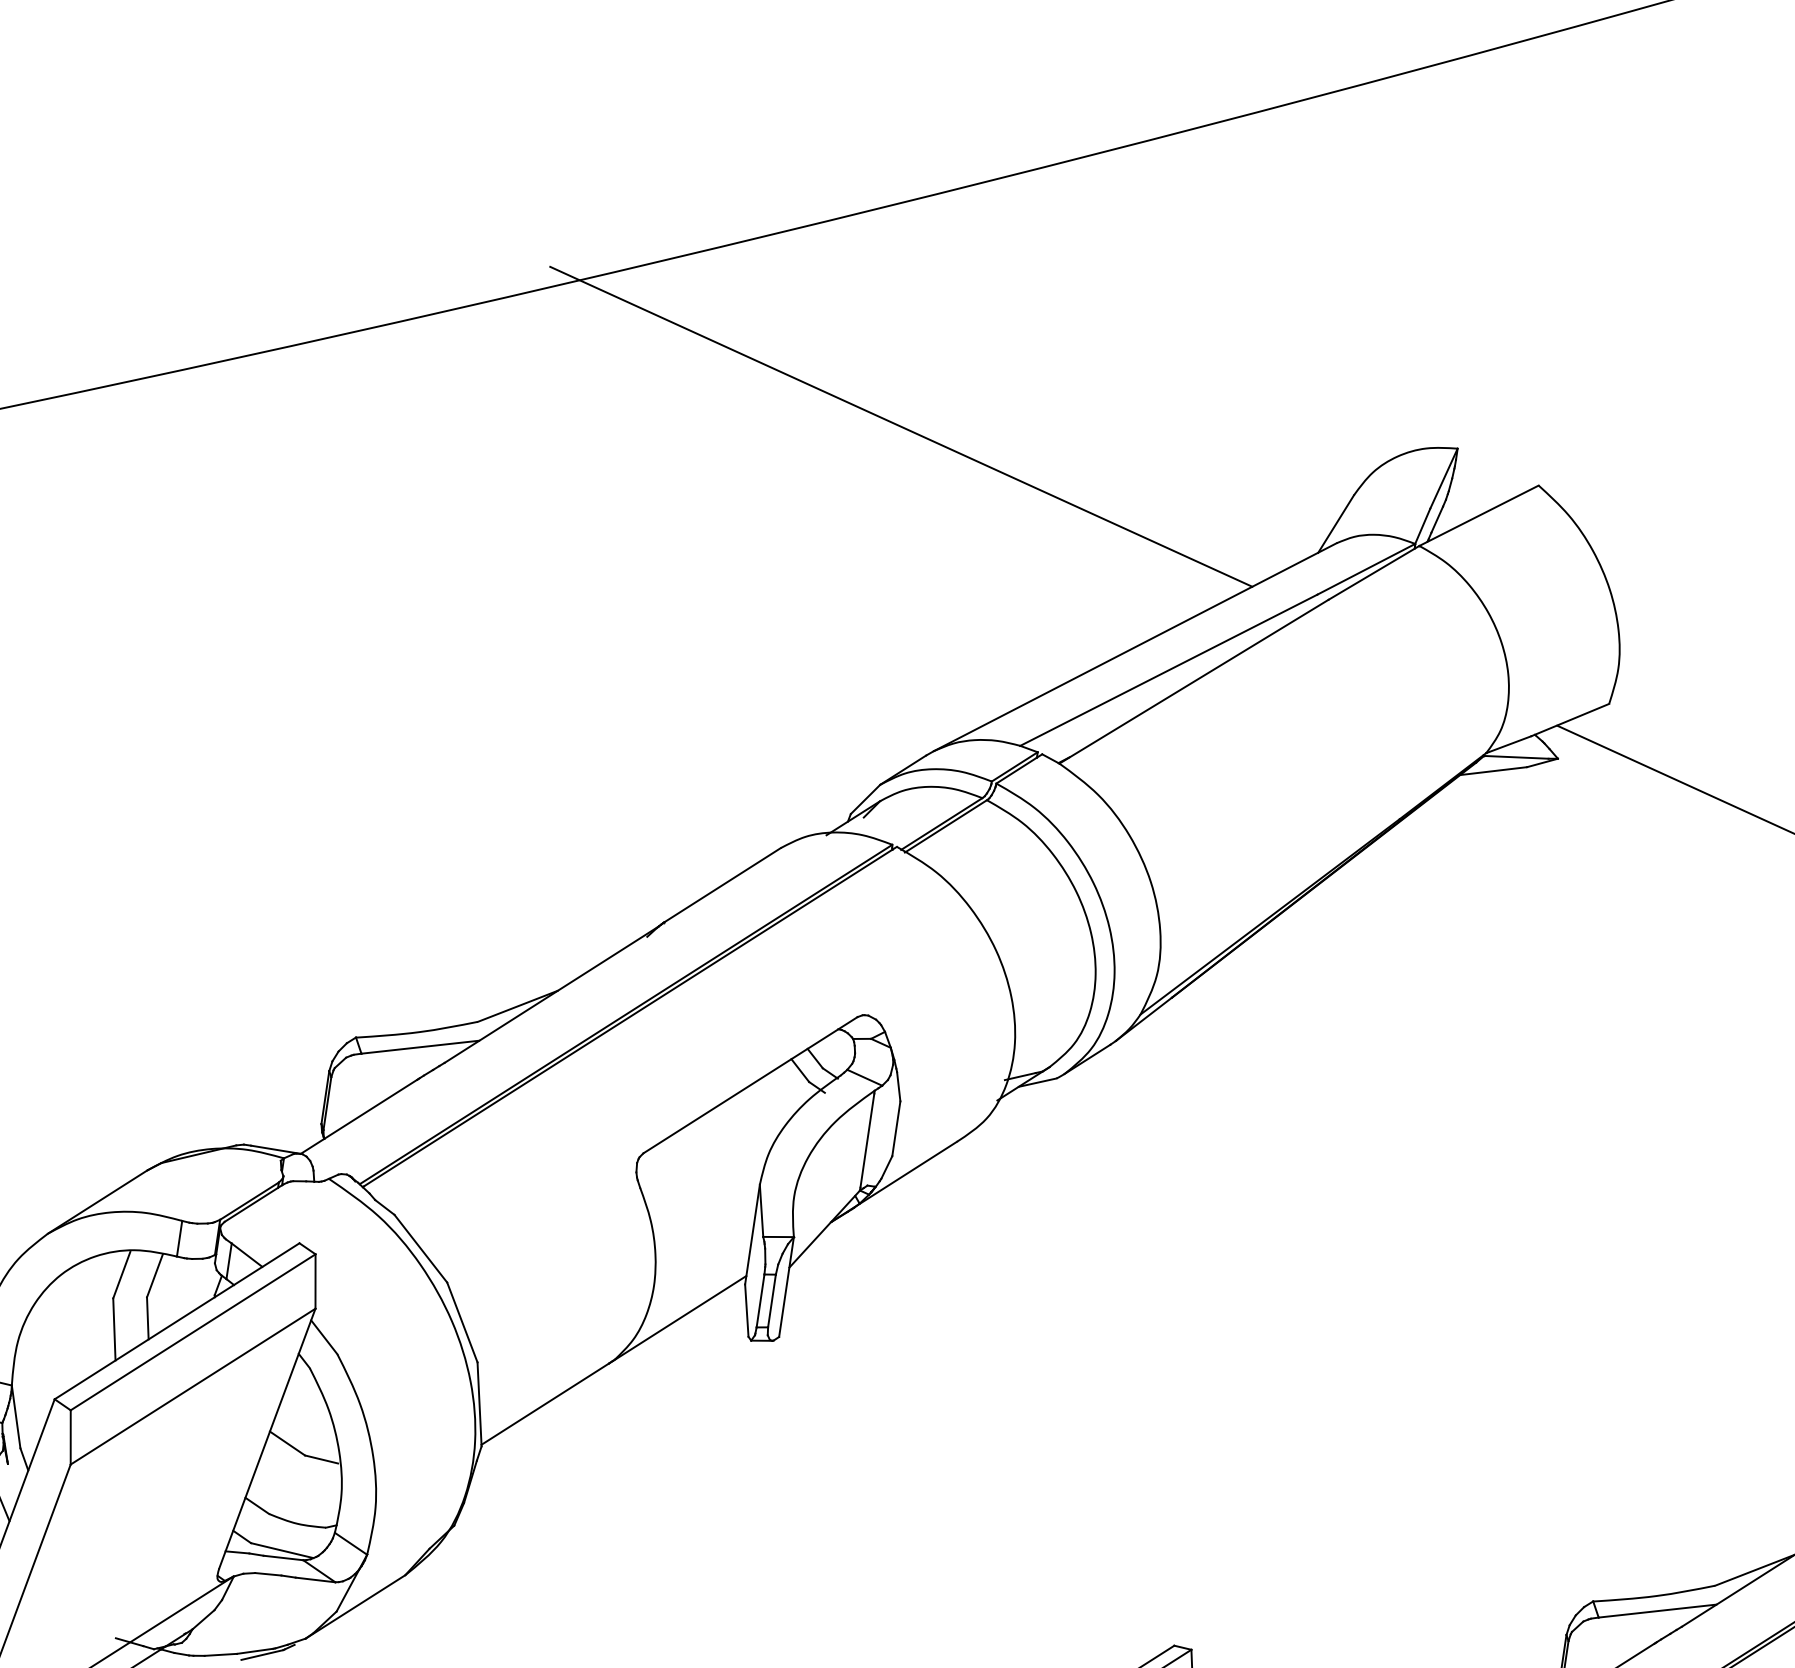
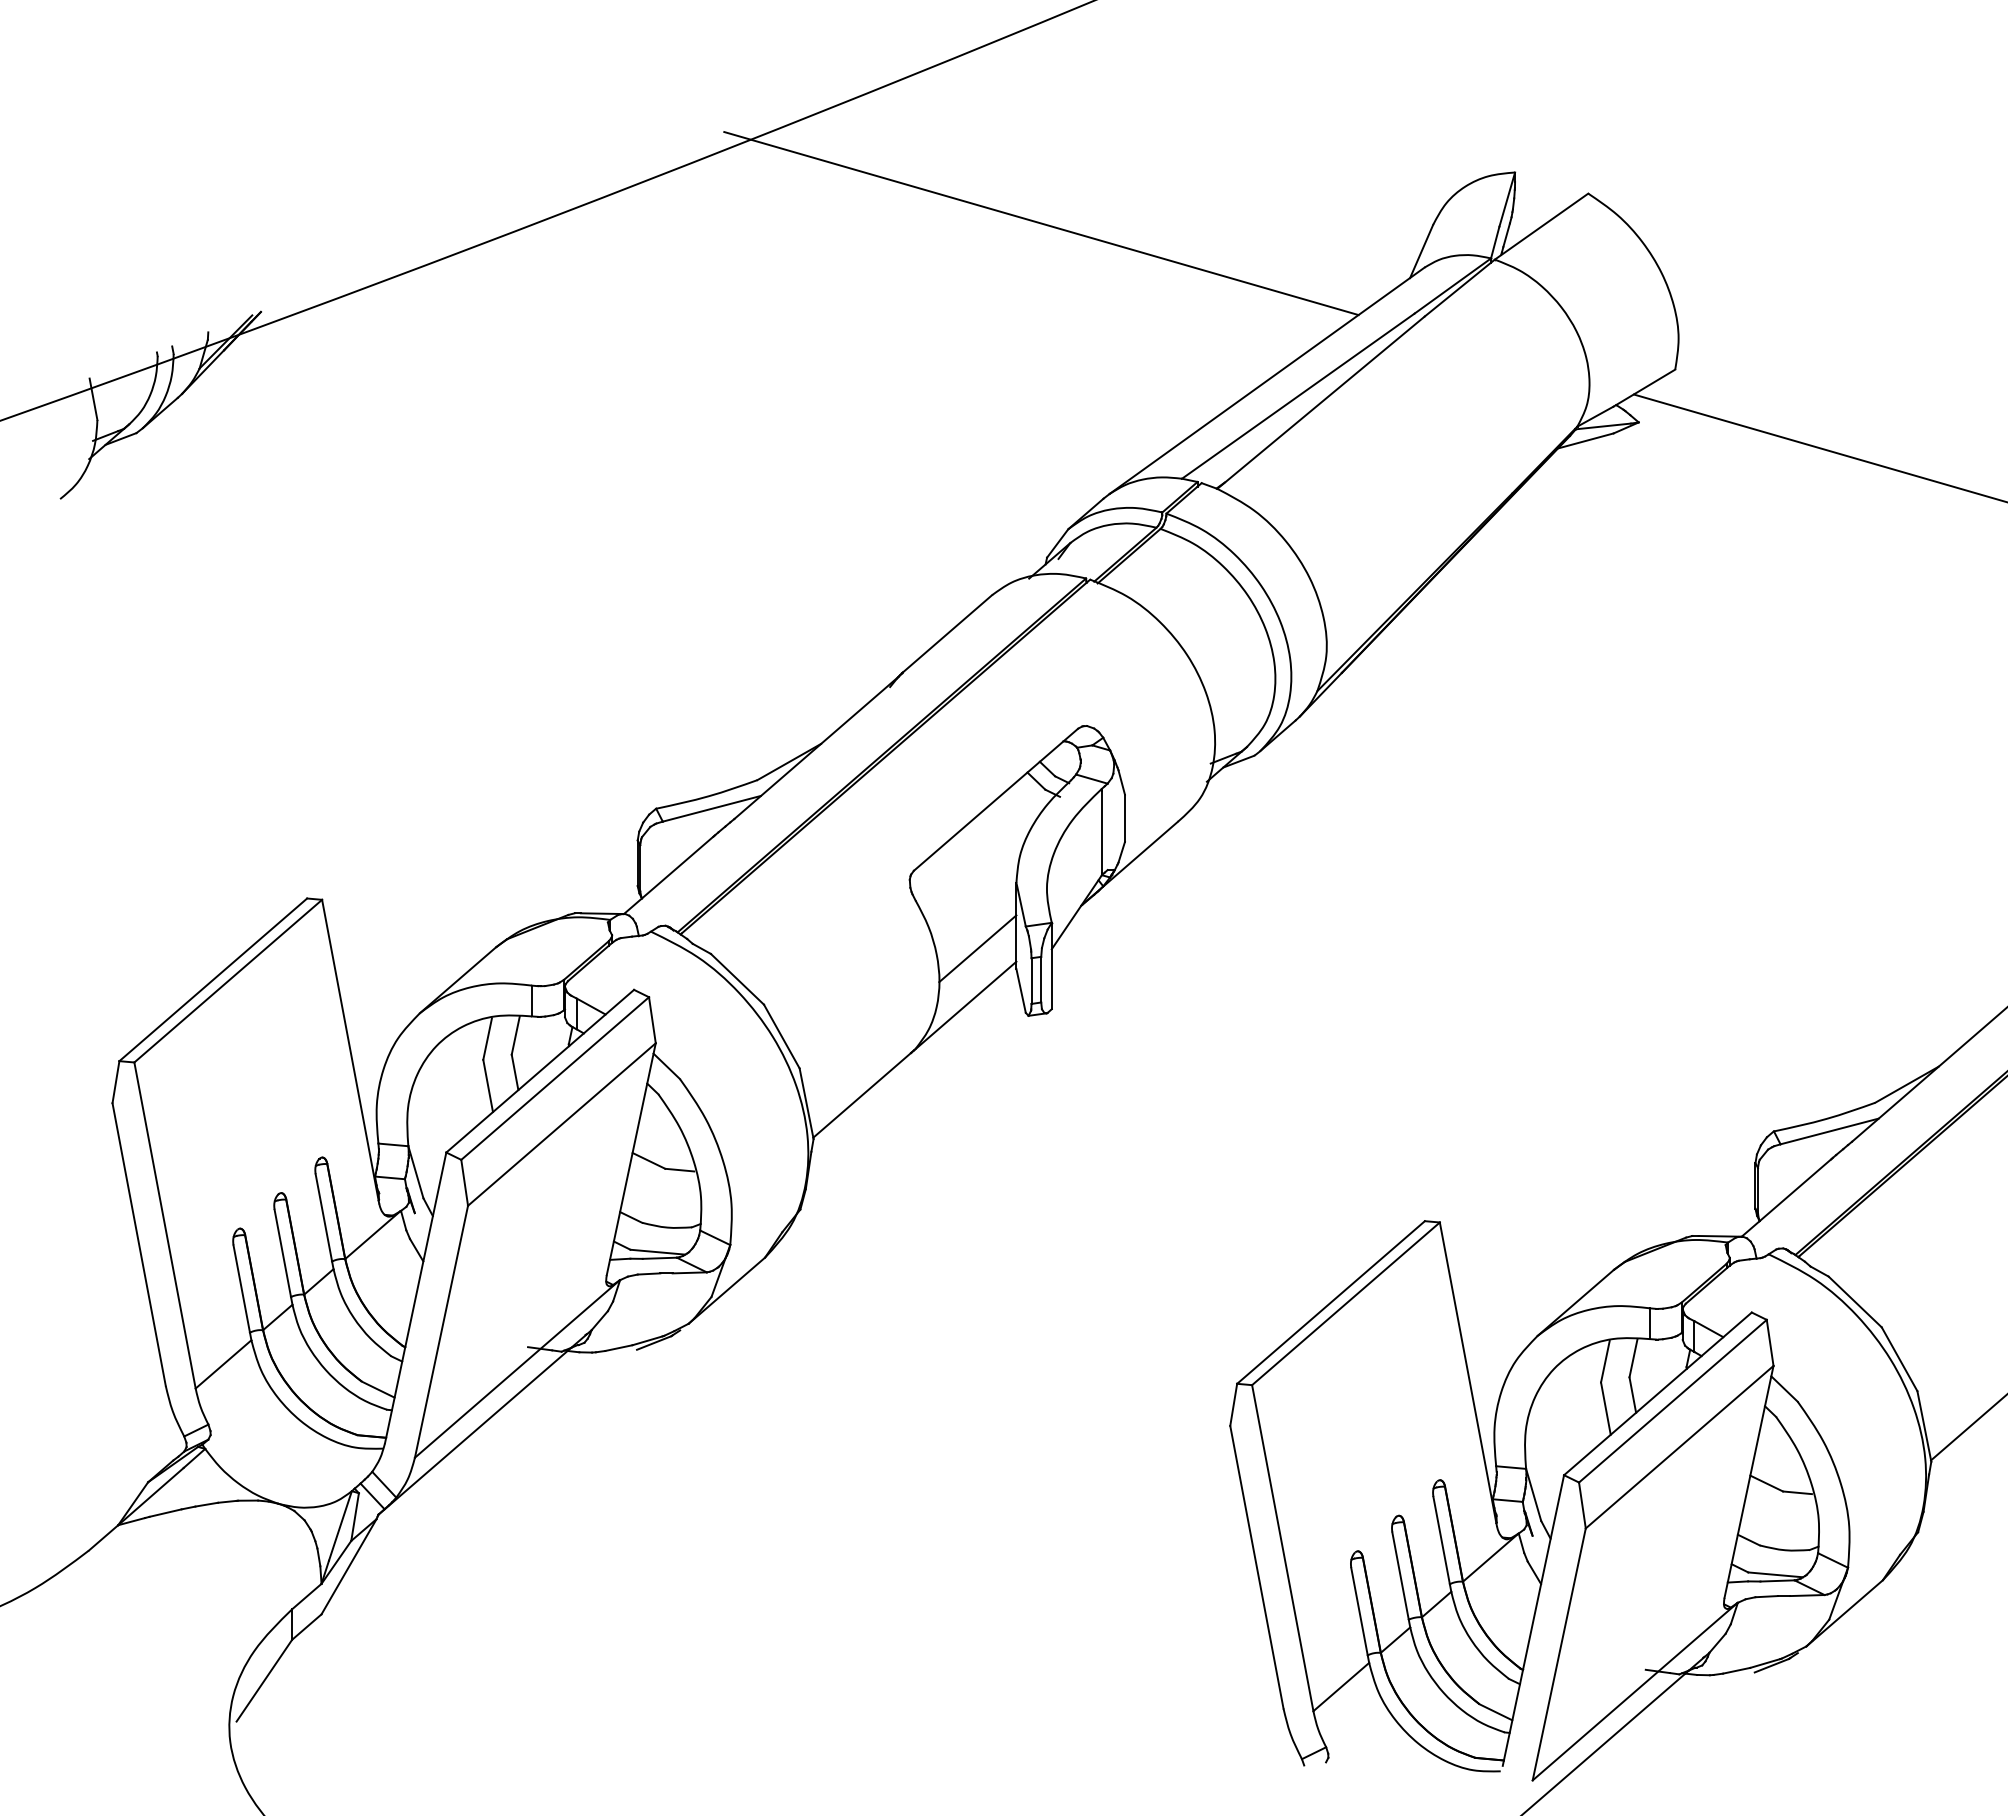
line: (703, 1254) -> (977, 948), added

